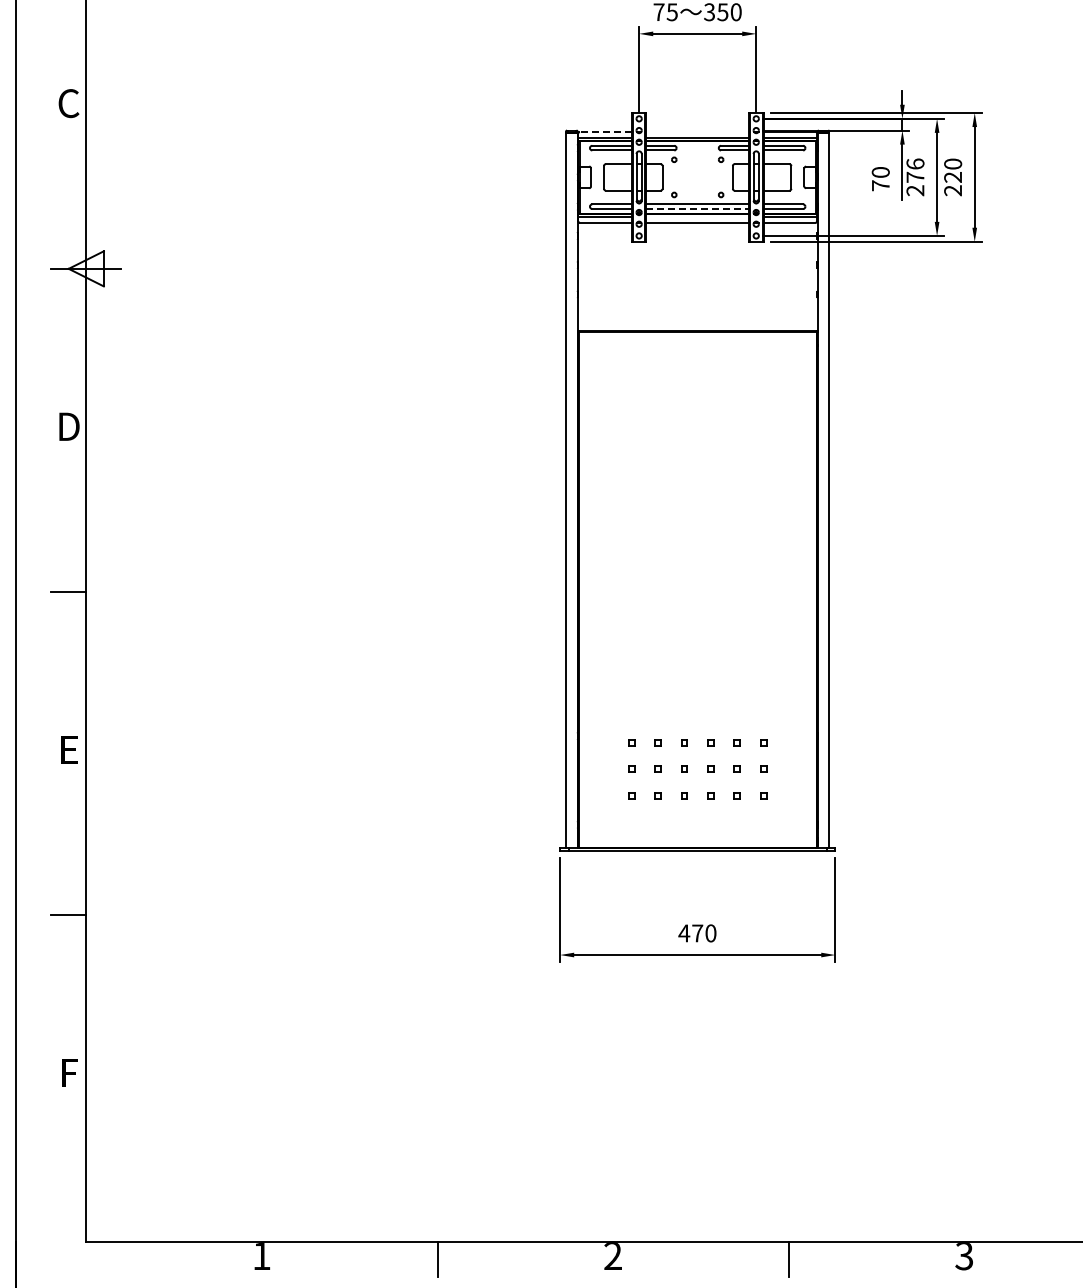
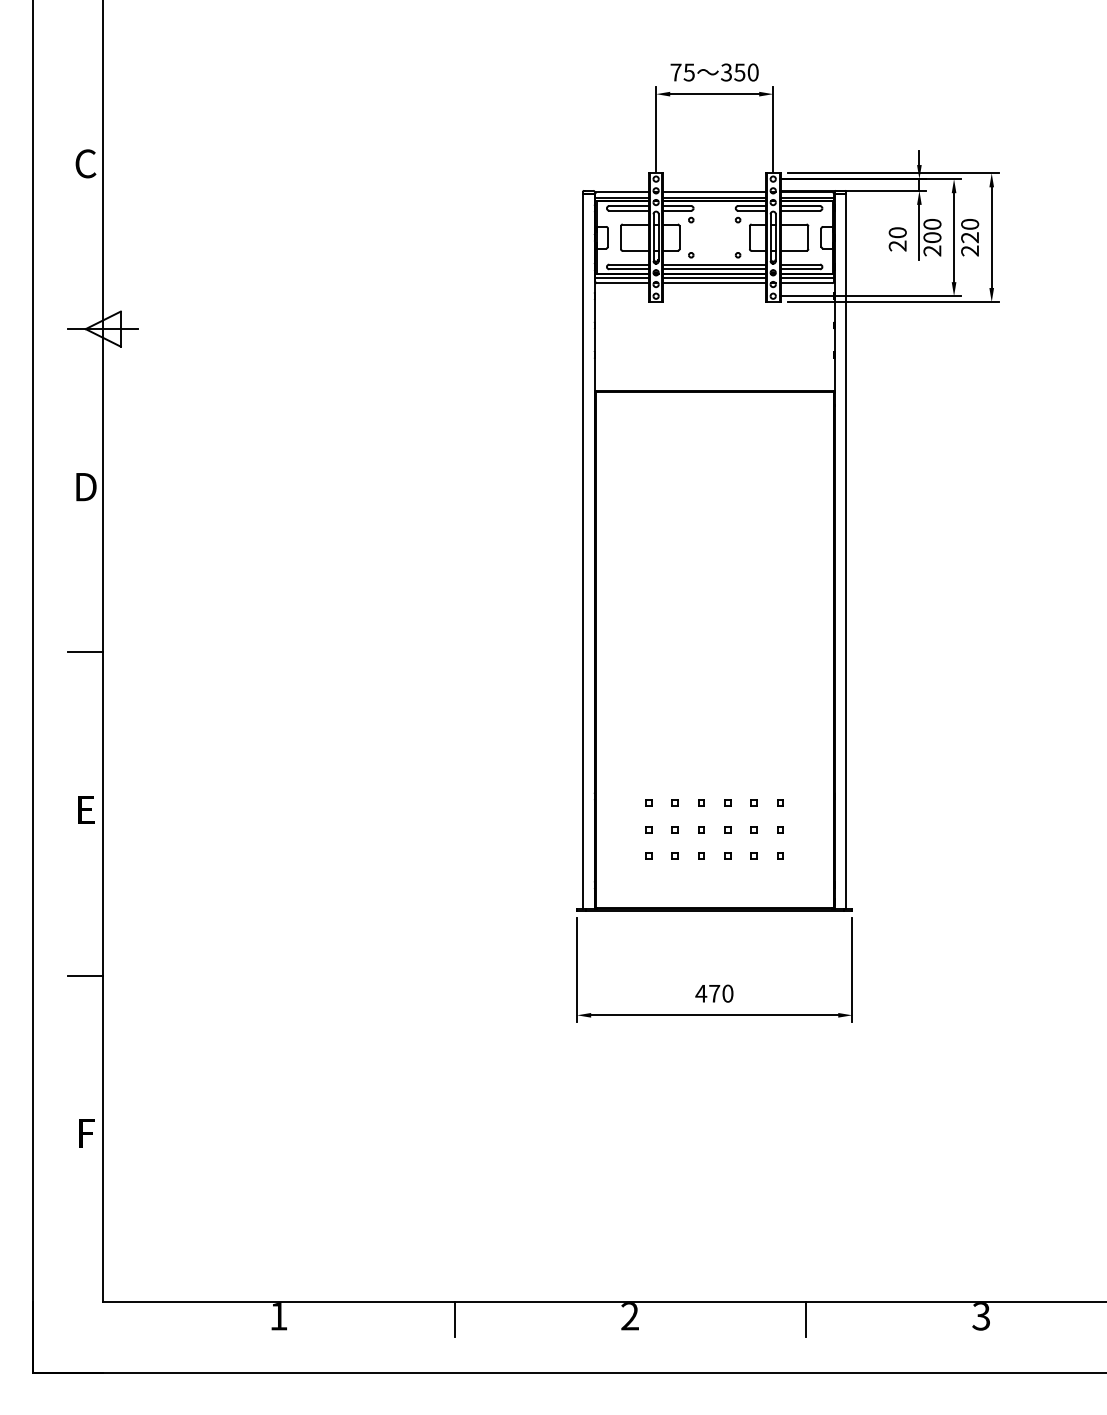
line: (605, 132) -> (622, 192), dashed -> solid
line: (697, 132) -> (714, 192), added
text: (915, 170) -> (932, 230), 276 -> 200
text: (880, 185) -> (897, 245), 70 -> 20
line: (698, 209) -> (715, 269), dashed -> solid
line: (697, 217) -> (714, 277), added

